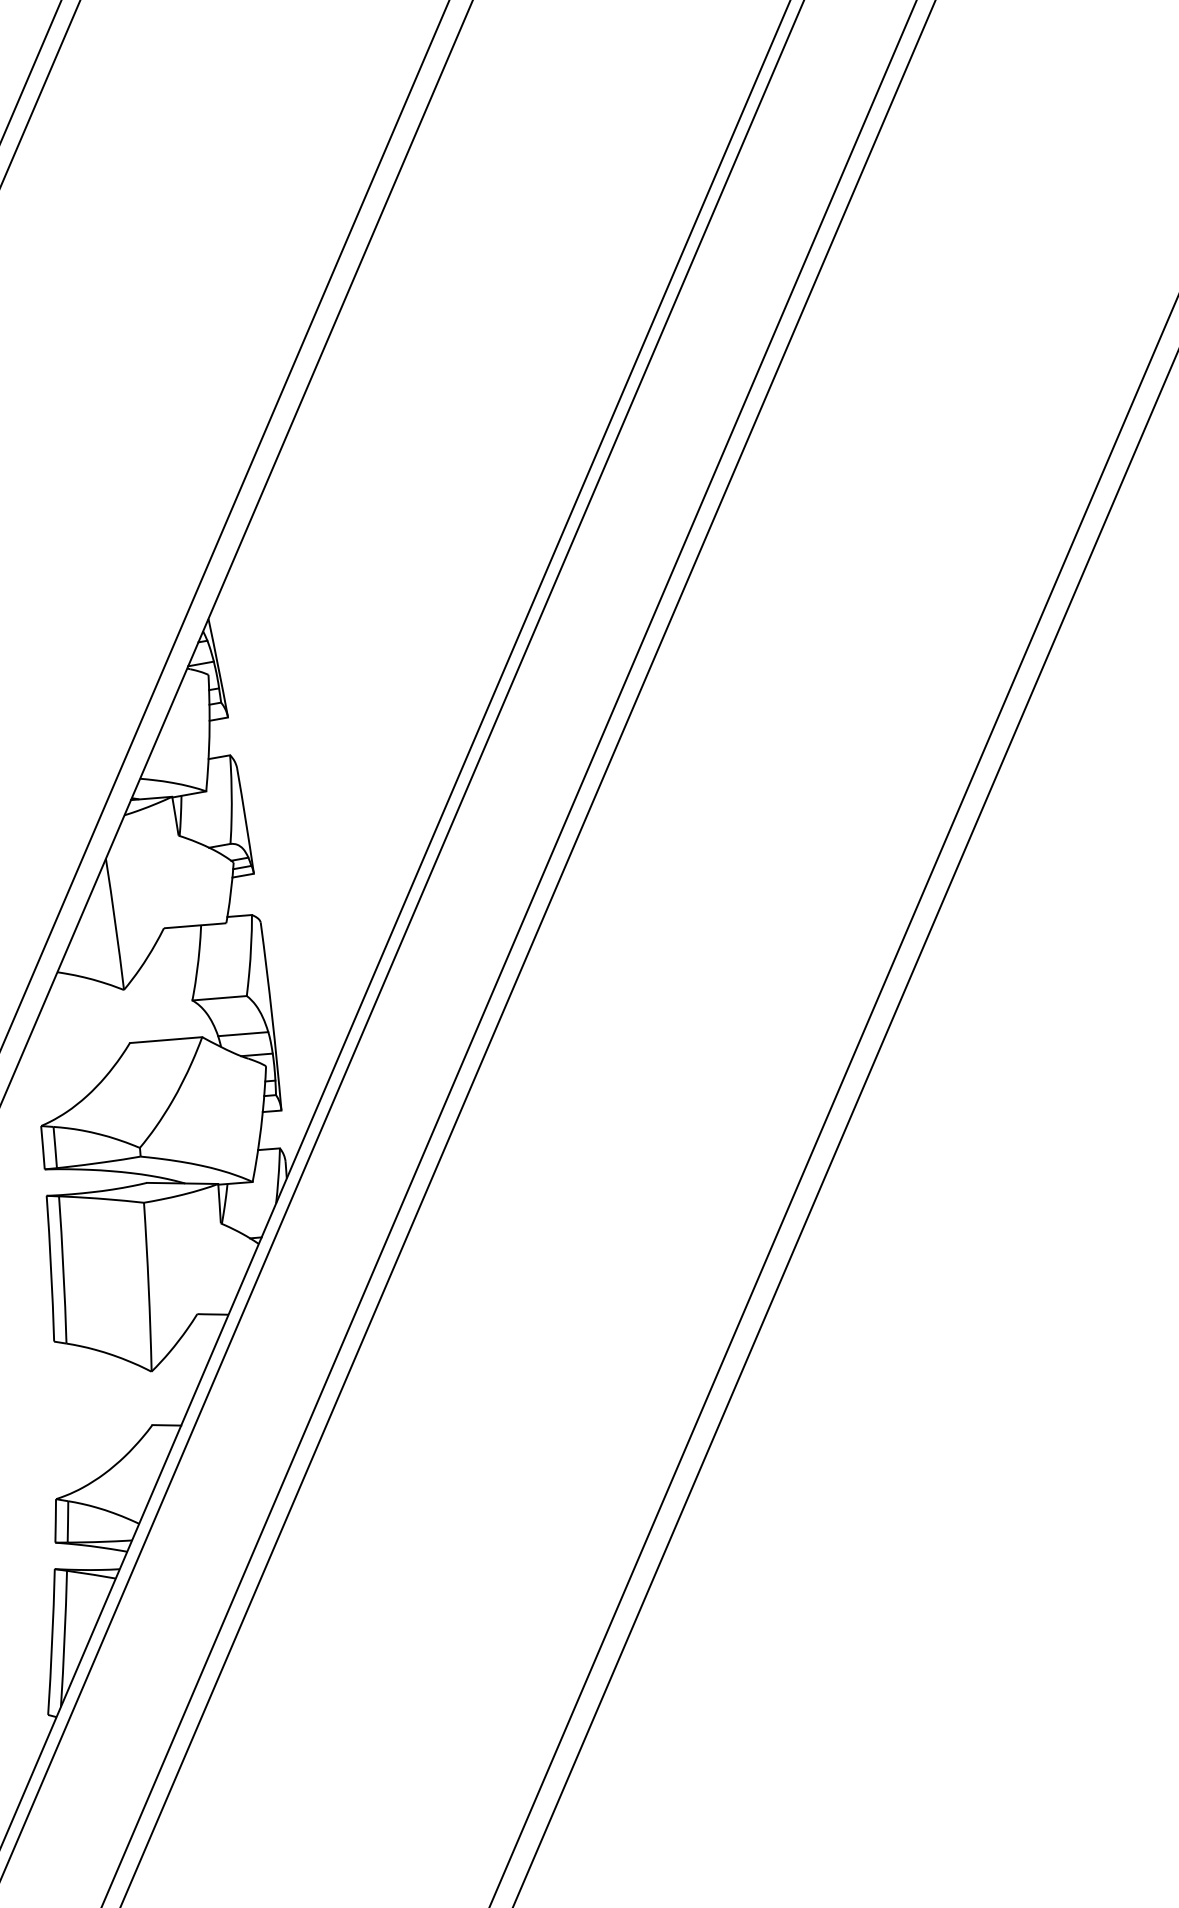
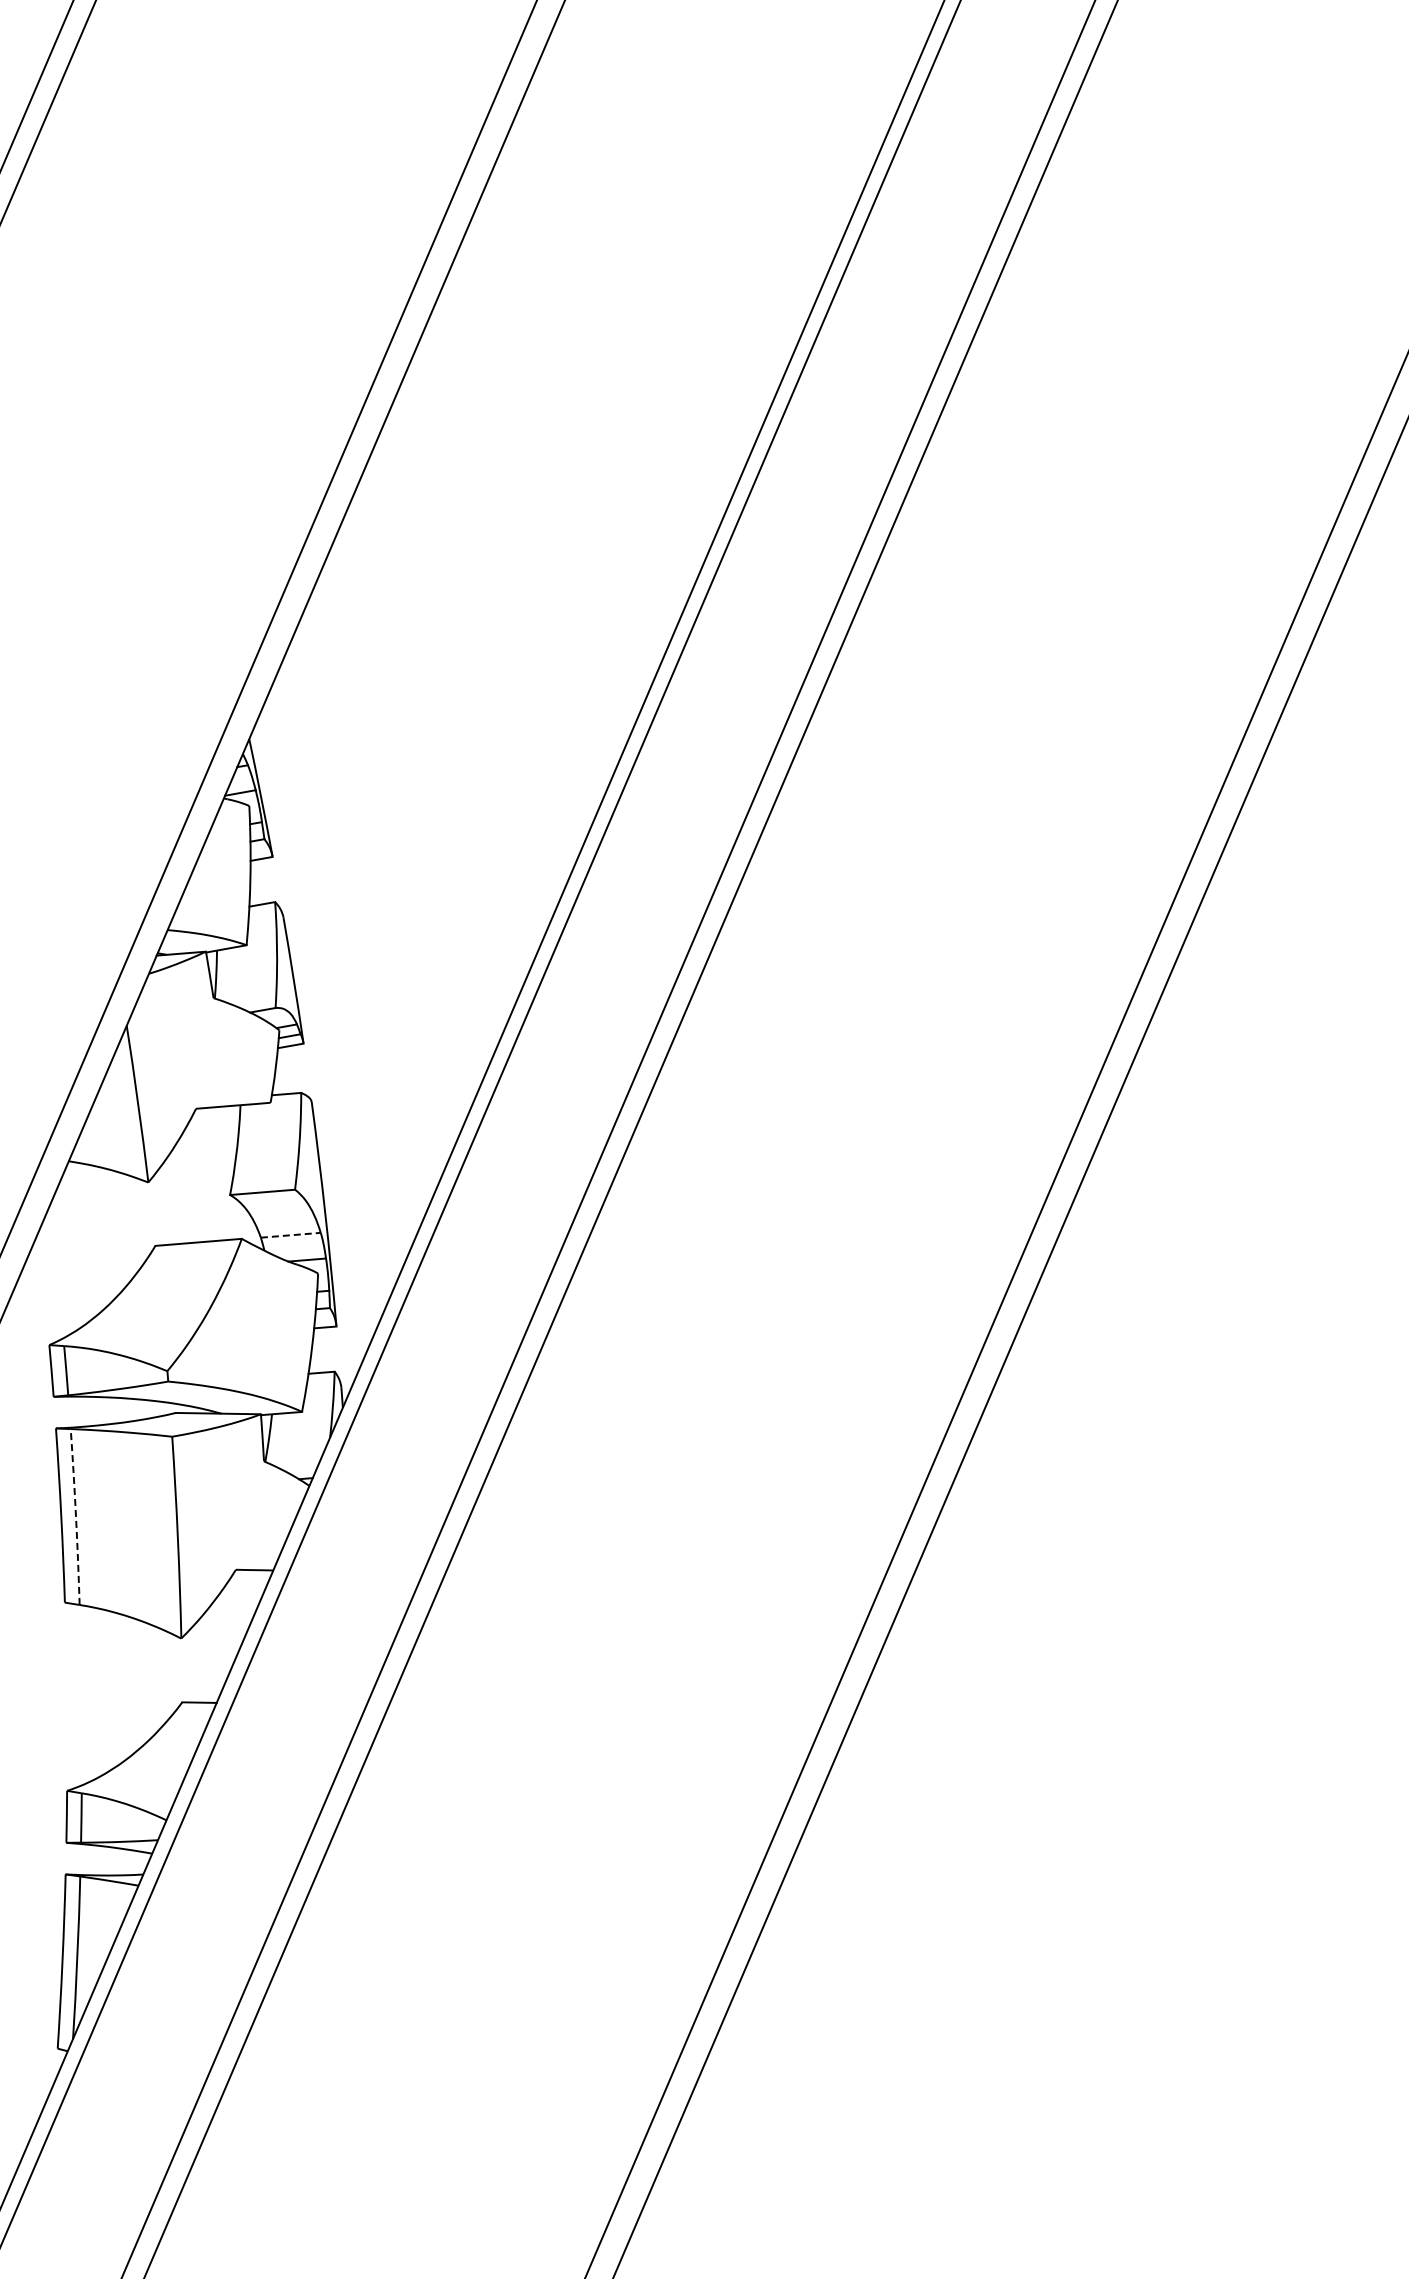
line: (243, 1034) -> (291, 1235), solid -> dashed
arc: (63, 1269) -> (76, 1516), solid -> dashed

